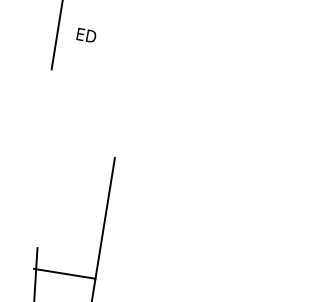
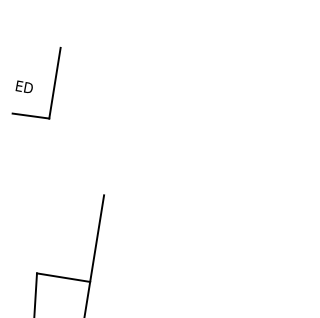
text: (85, 34) -> (23, 86), moved
line: (29, 65) -> (30, 115), added
line: (64, 273) -> (63, 277), moved

